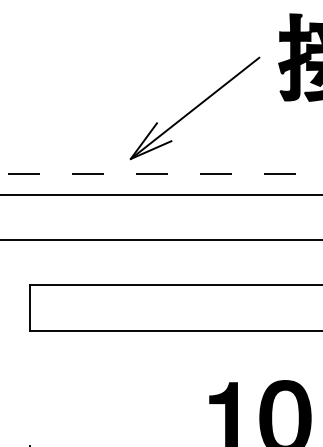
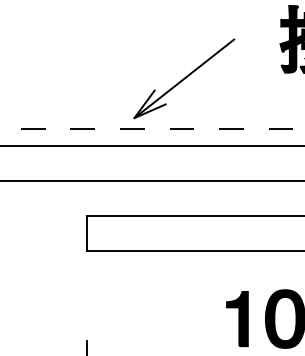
part: (195, 107) -> (184, 78), moved

